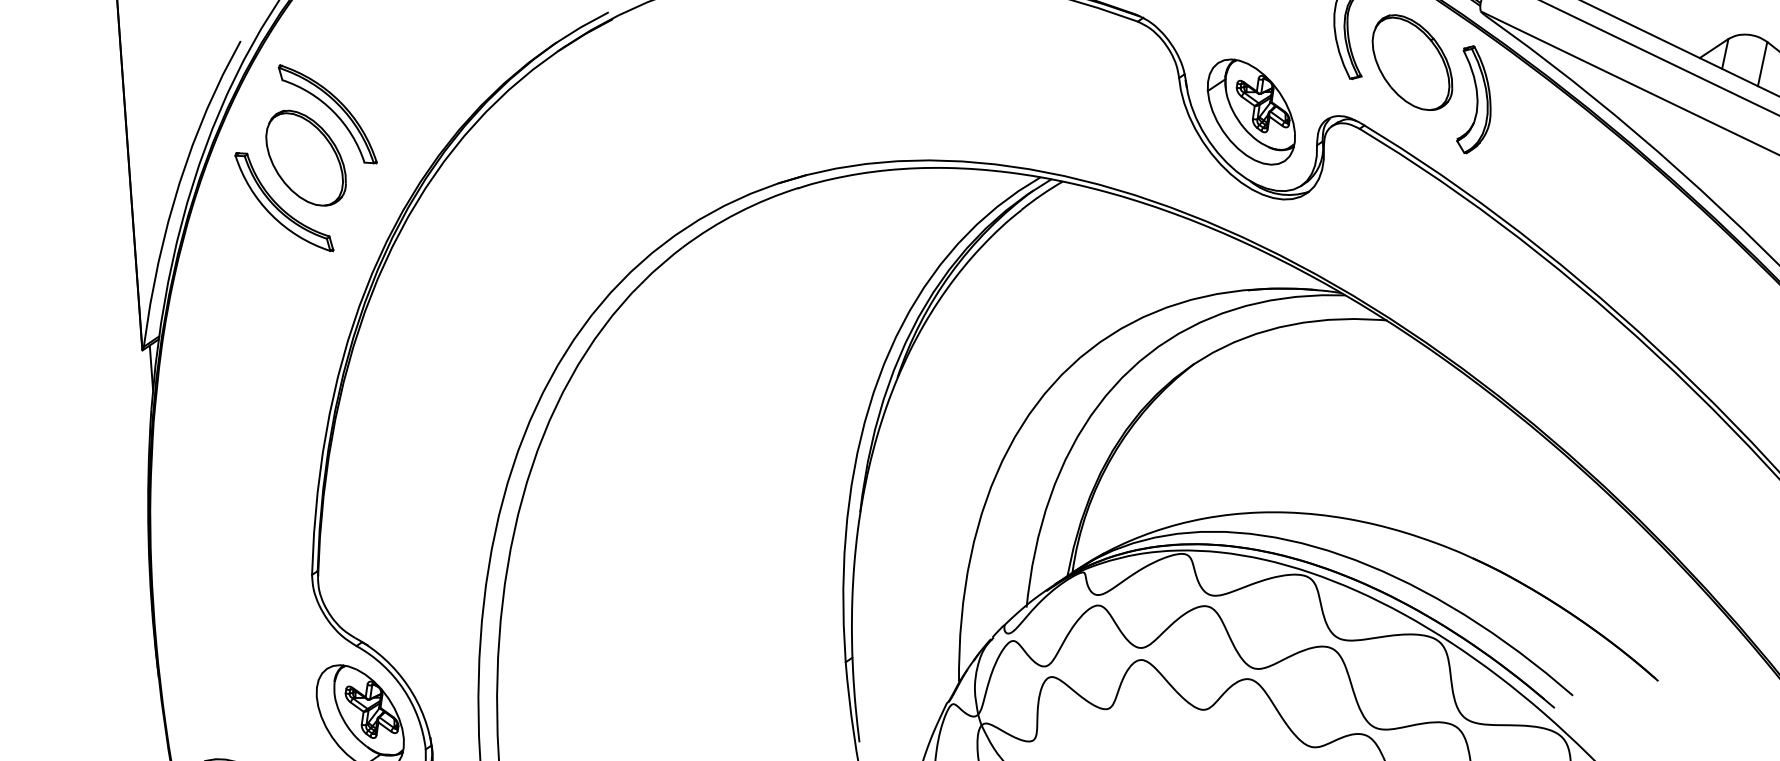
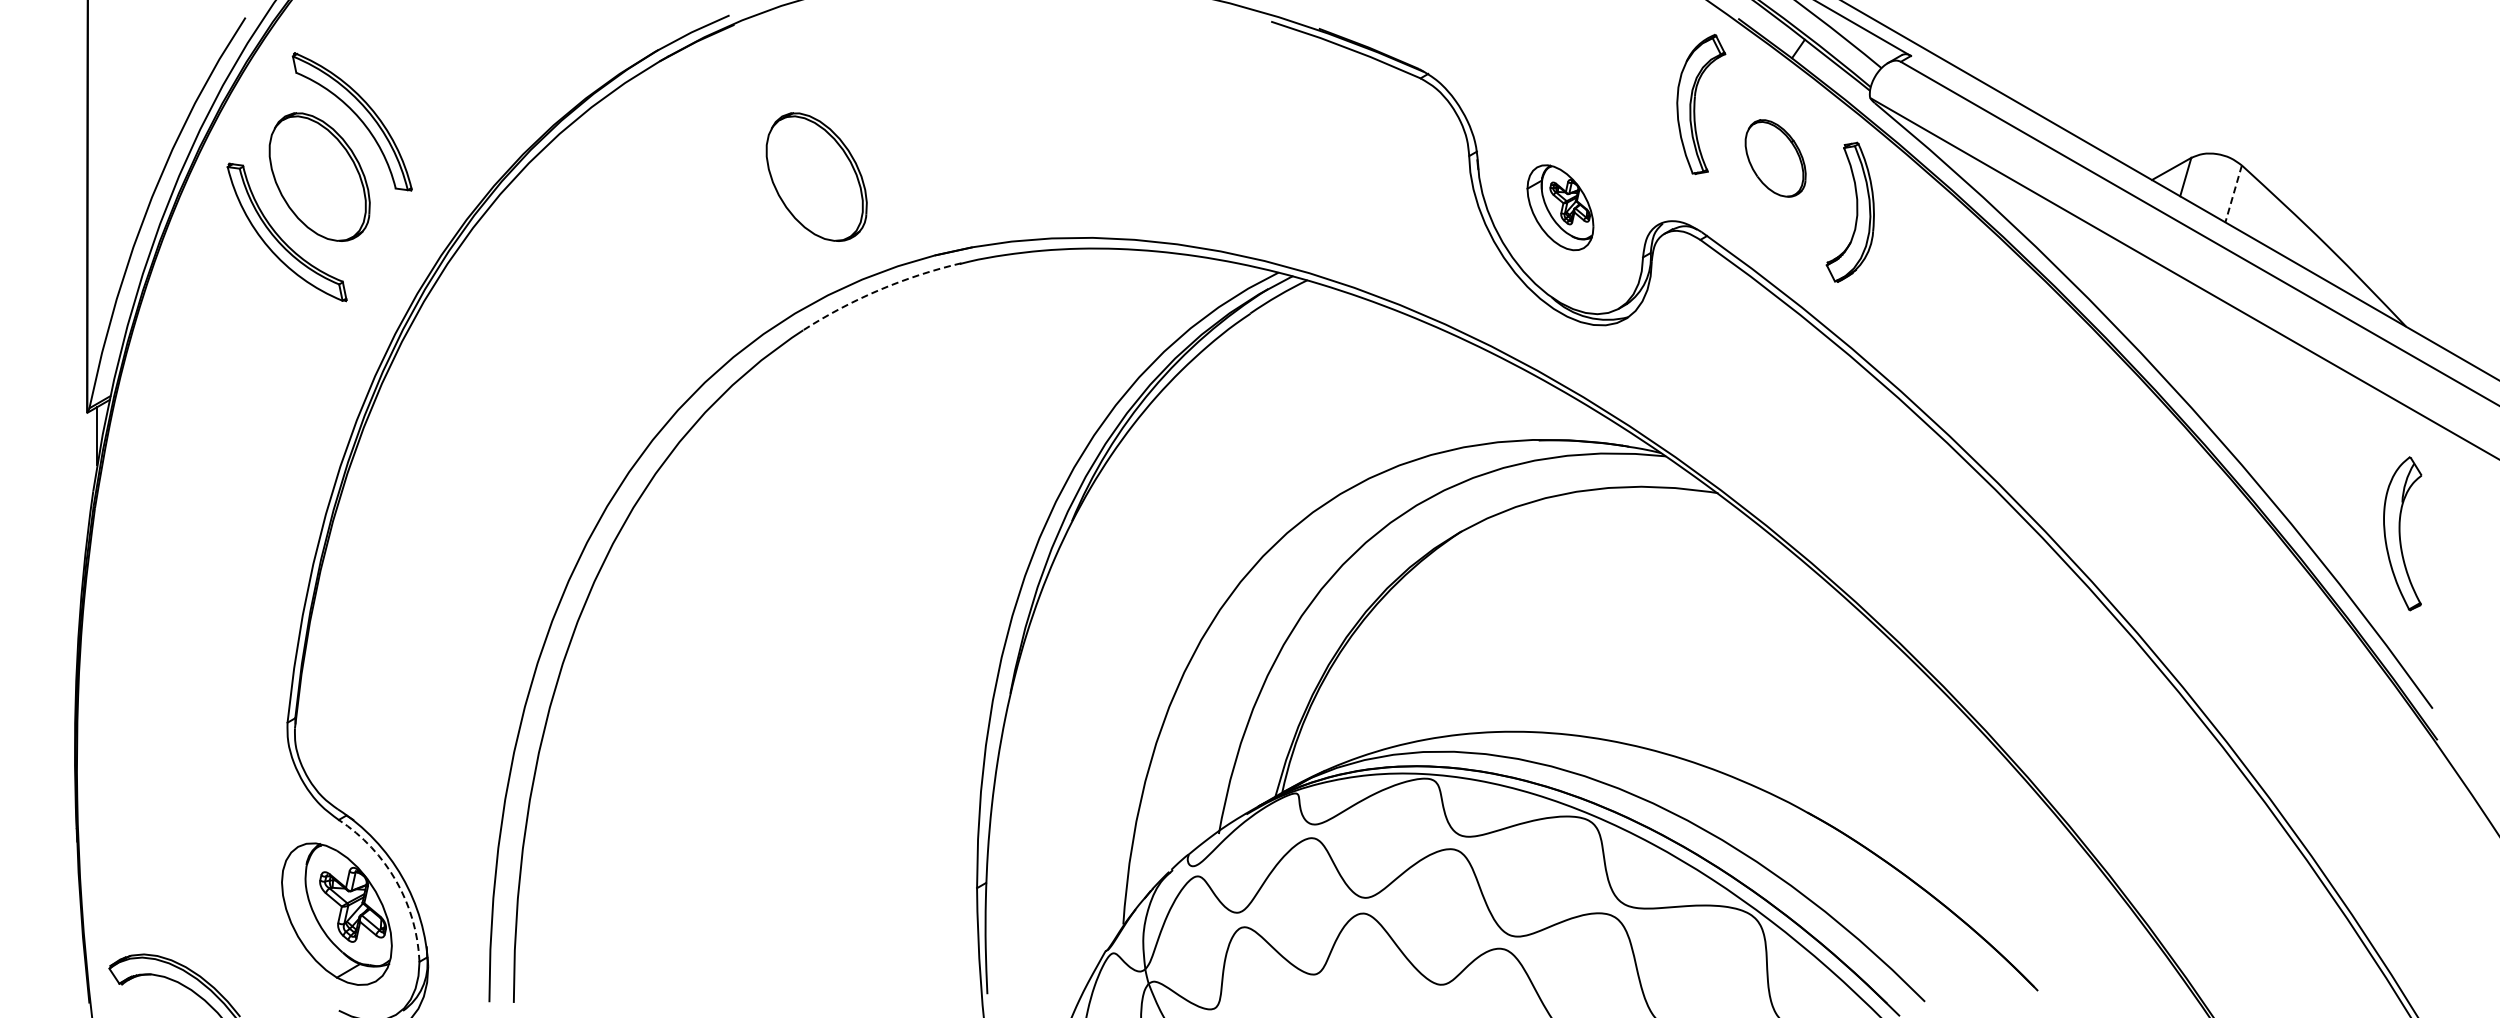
part: (1412, 62) -> (1775, 158), size x0.6
line: (1762, 63) -> (2233, 193), solid -> dashed
part: (1251, 112) -> (1560, 207), size x0.6
part: (683, 129) -> (816, 176), added
arc: (738, 213) -> (879, 290), solid -> dashed
arc: (403, 689) -> (396, 881), solid -> dashed

